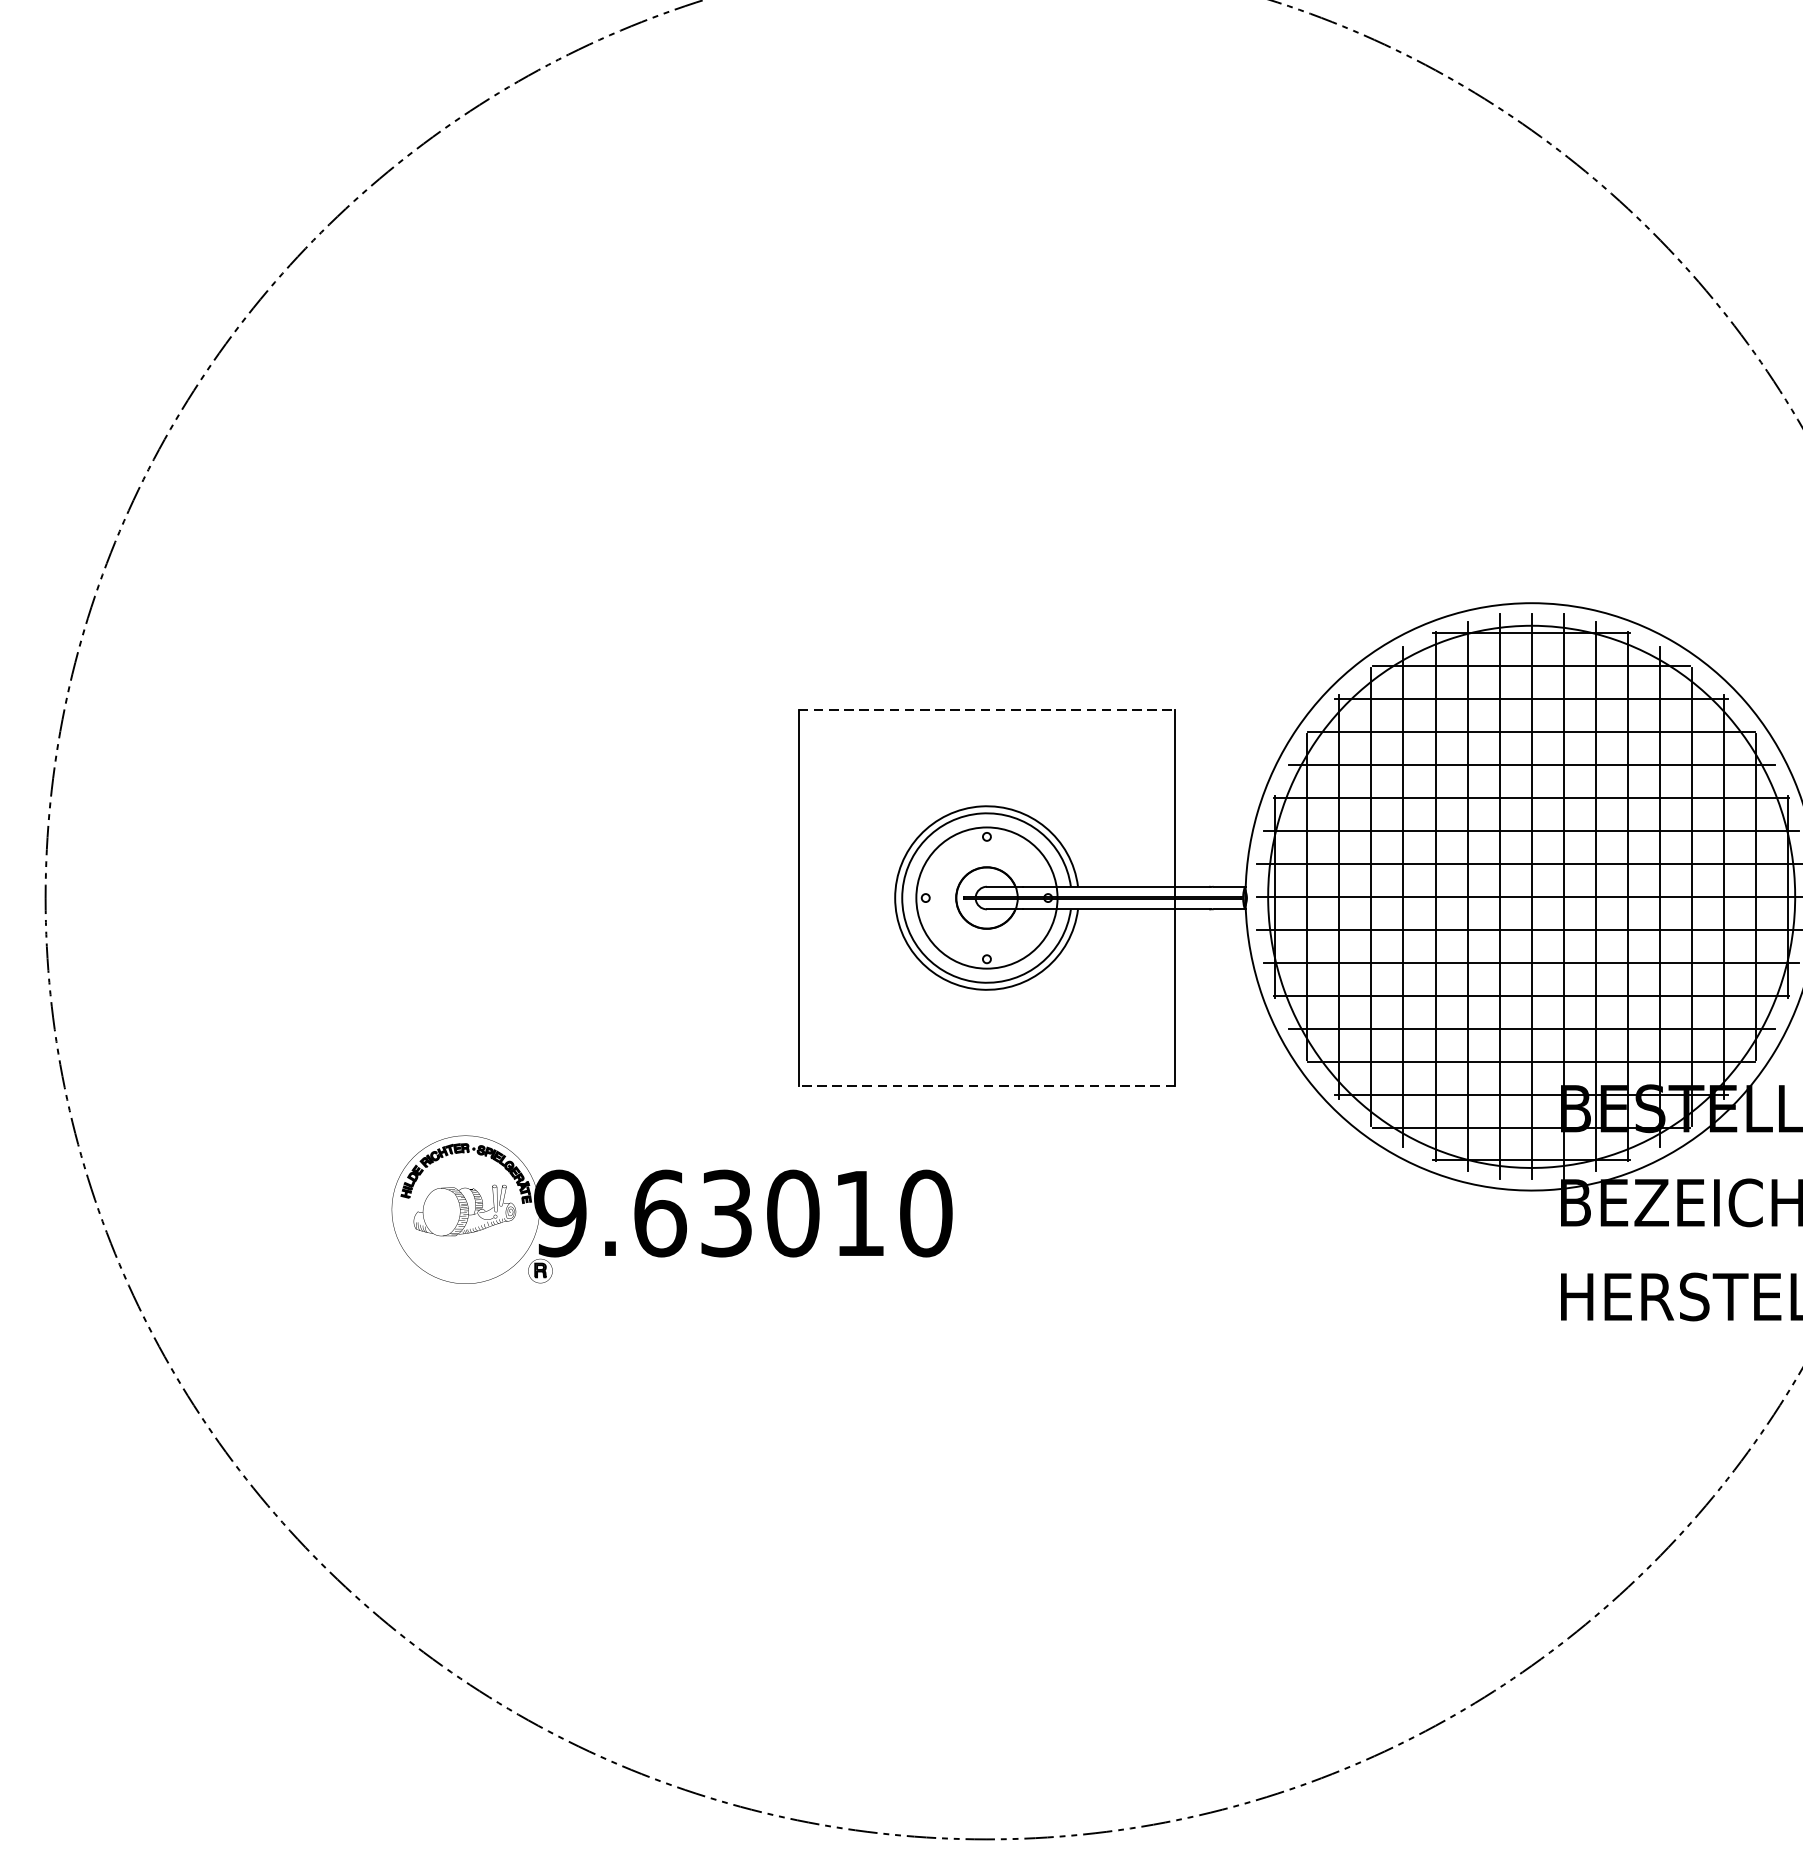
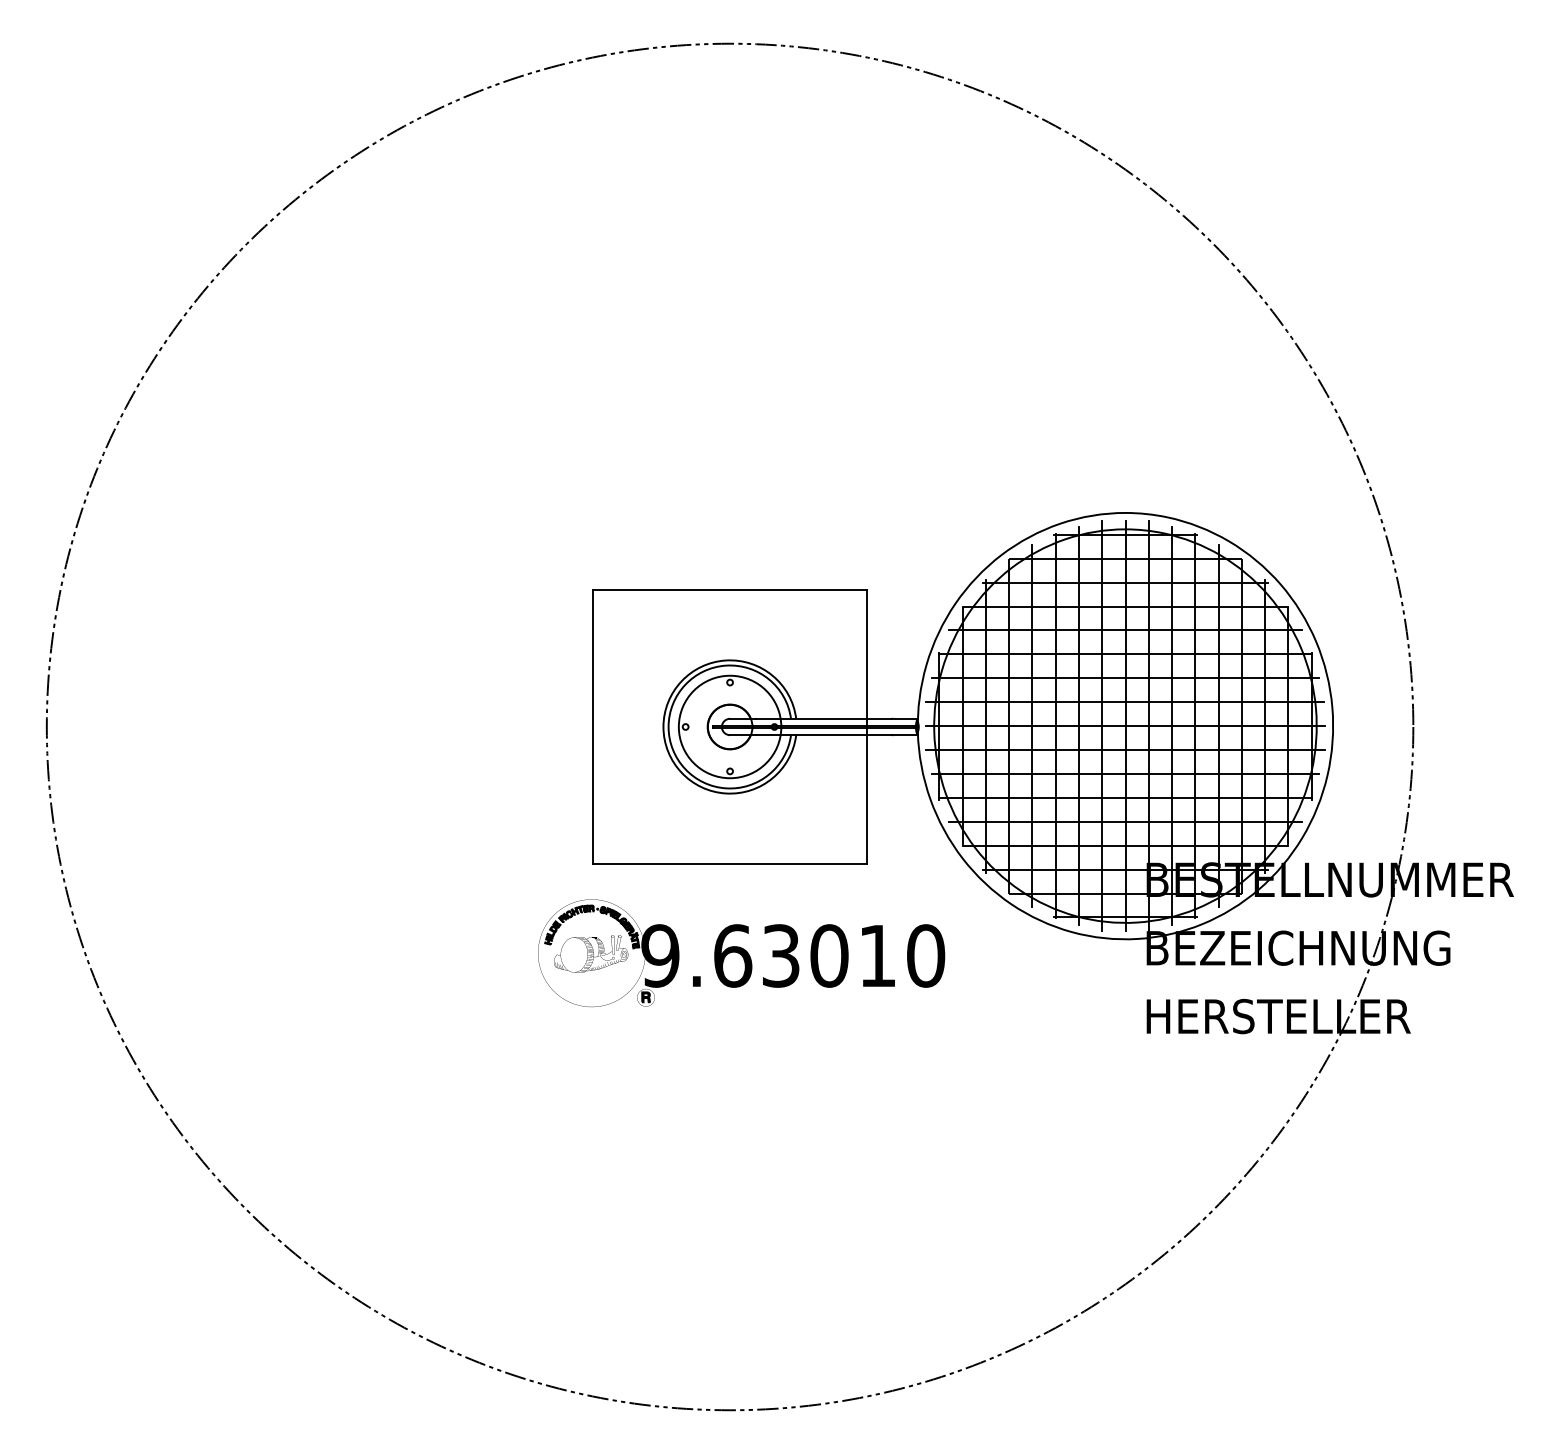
line: (987, 710) -> (730, 590), dashed -> solid
line: (987, 1086) -> (730, 863), dashed -> solid
part: (672, 1210) -> (741, 953), moved

